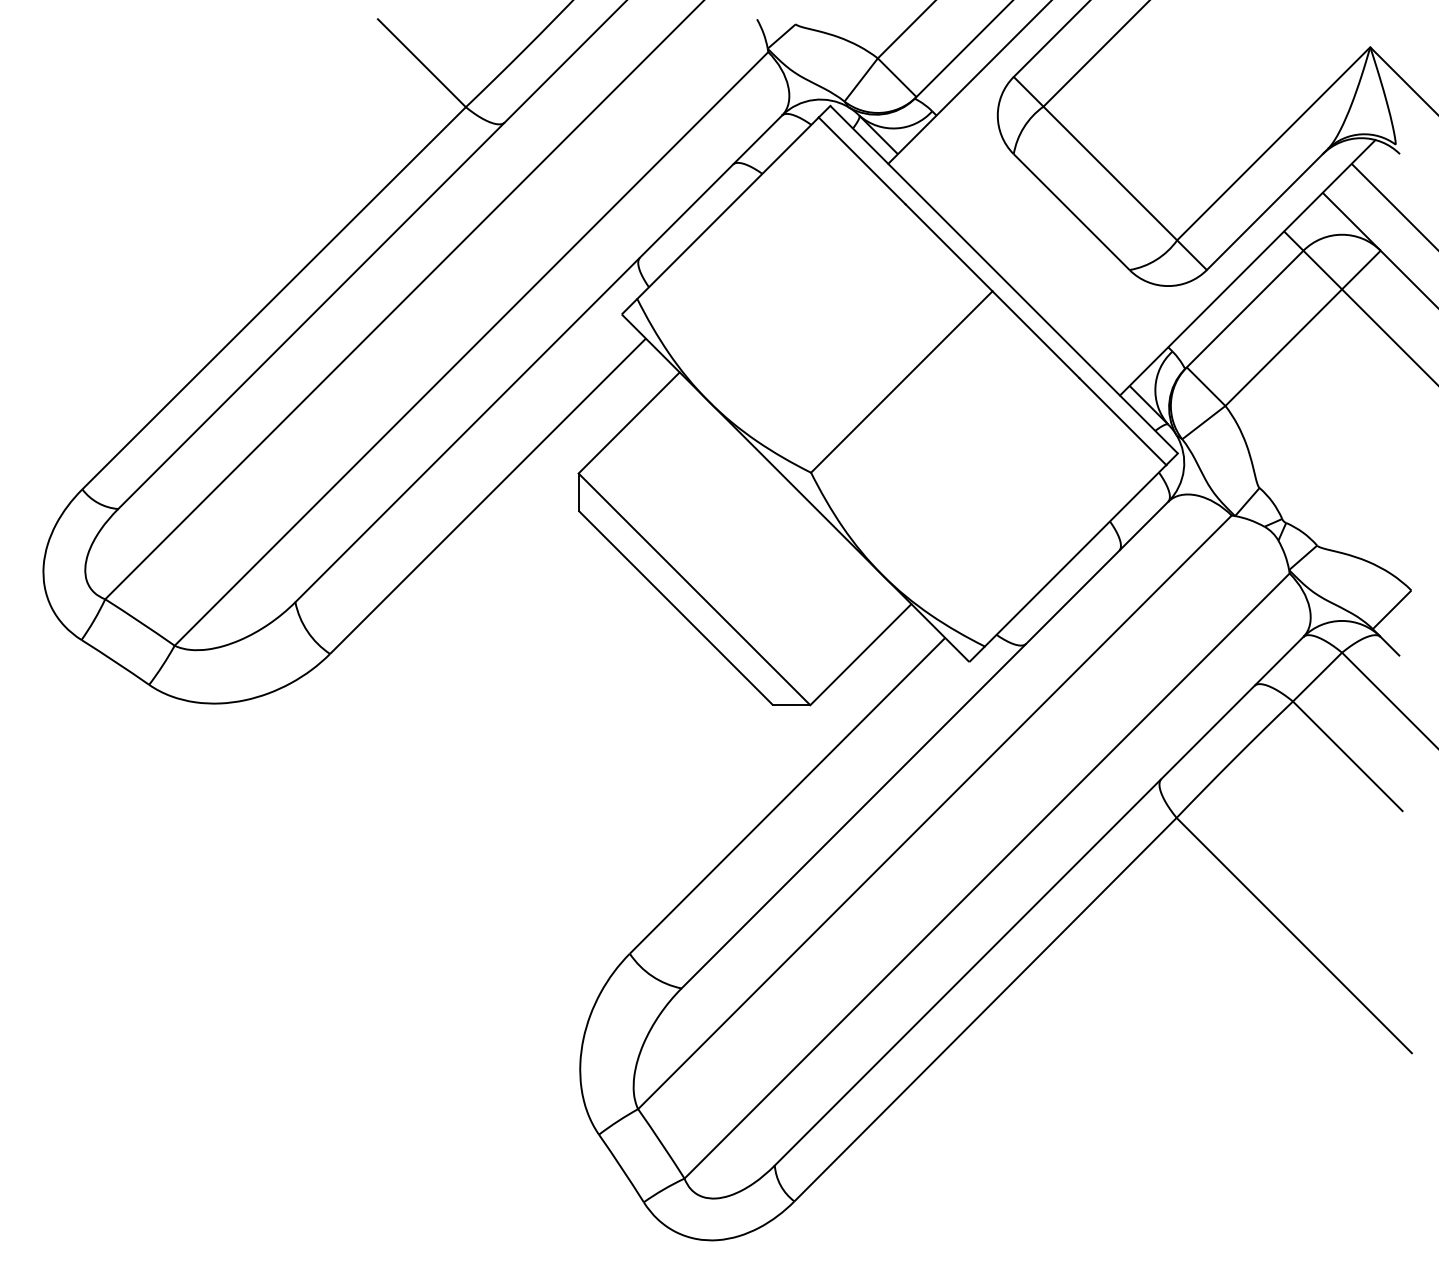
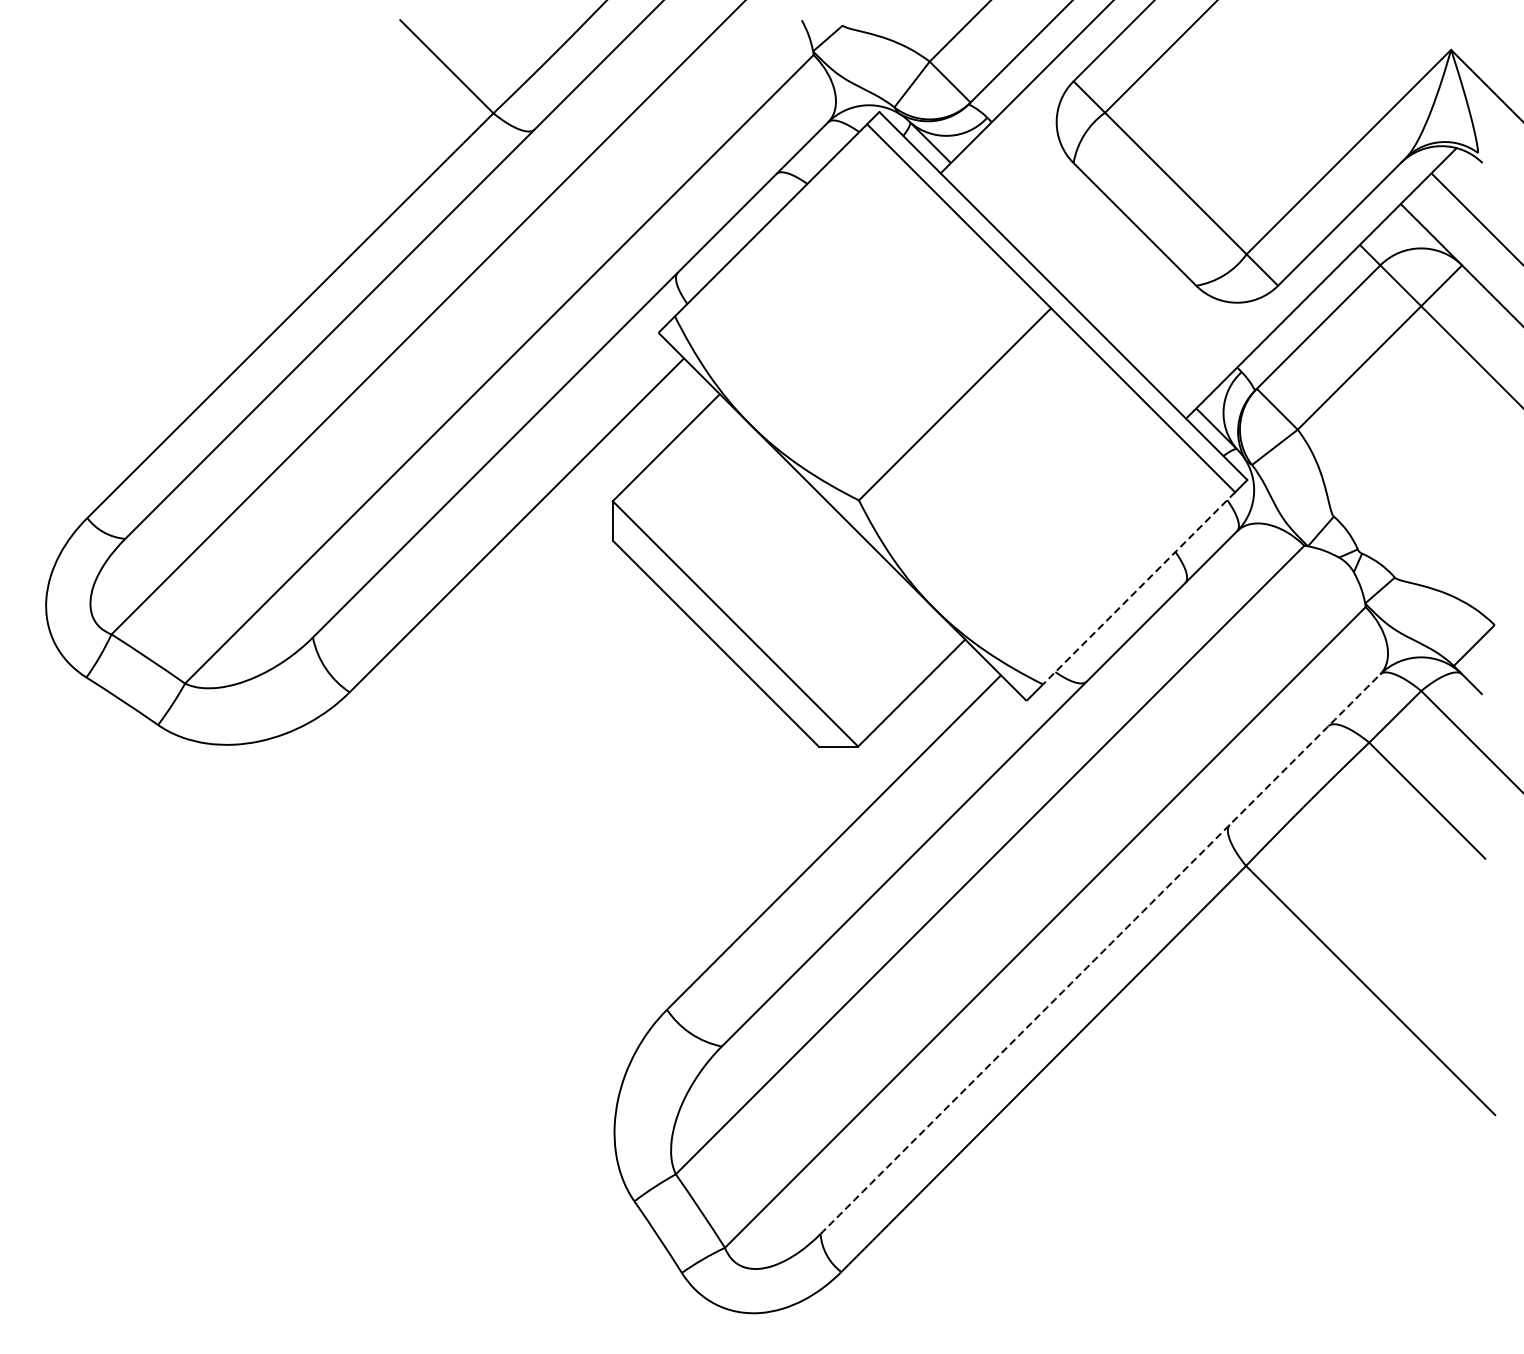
line: (1075, 556) -> (1138, 589), solid -> dashed
line: (1039, 901) -> (1100, 954), solid -> dashed

